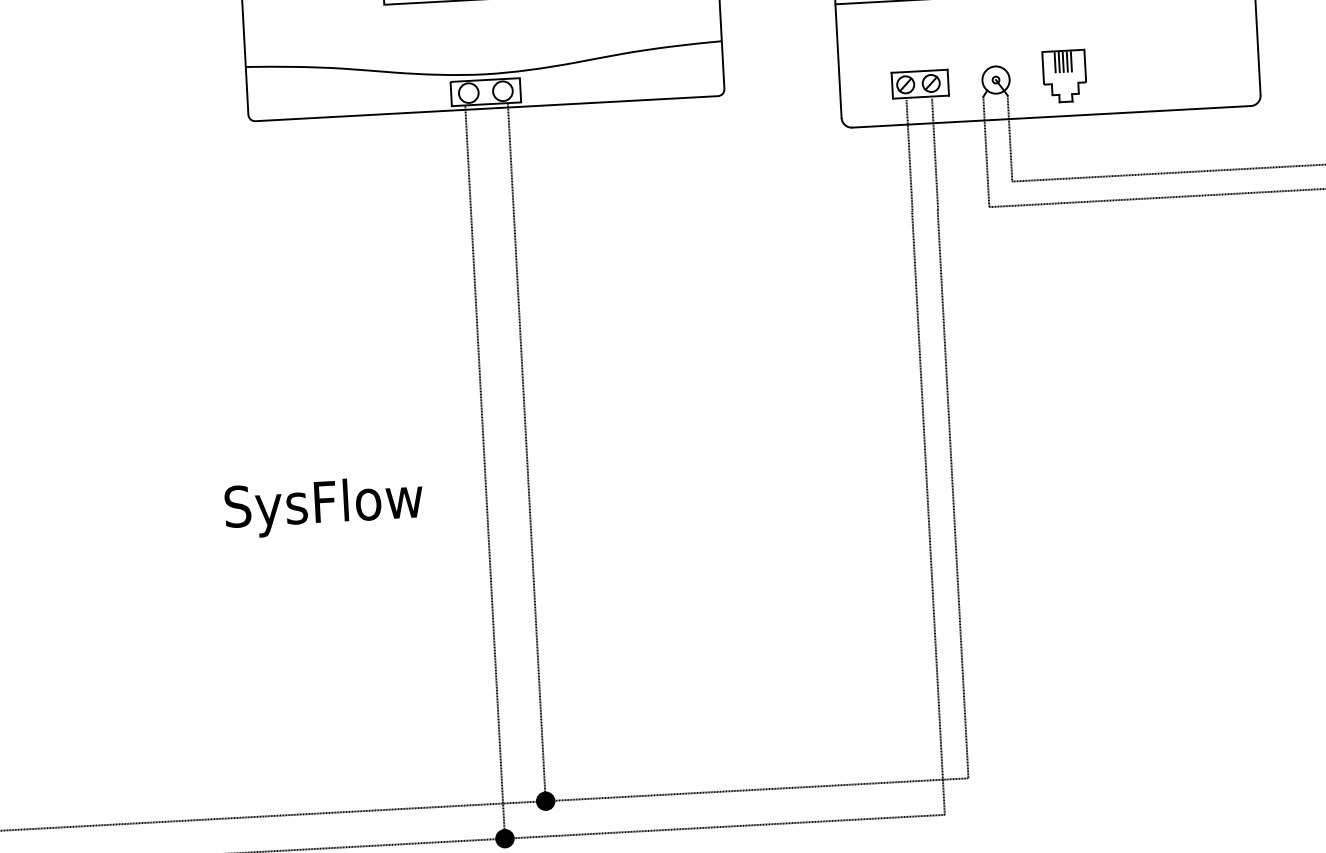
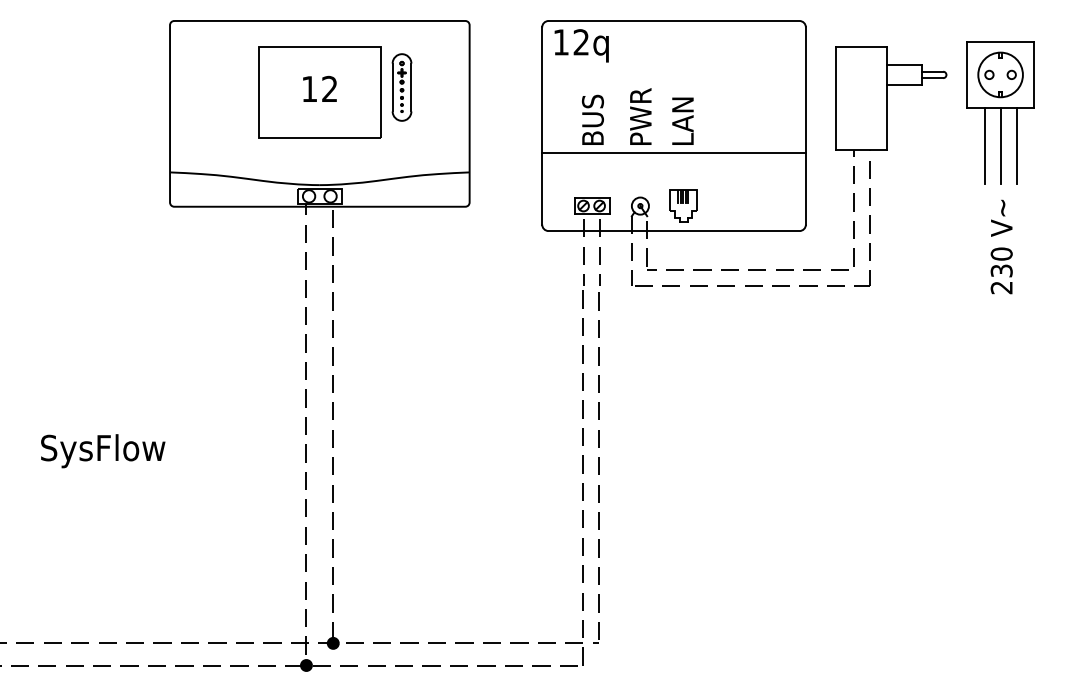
text: (324, 507) -> (103, 451), moved

